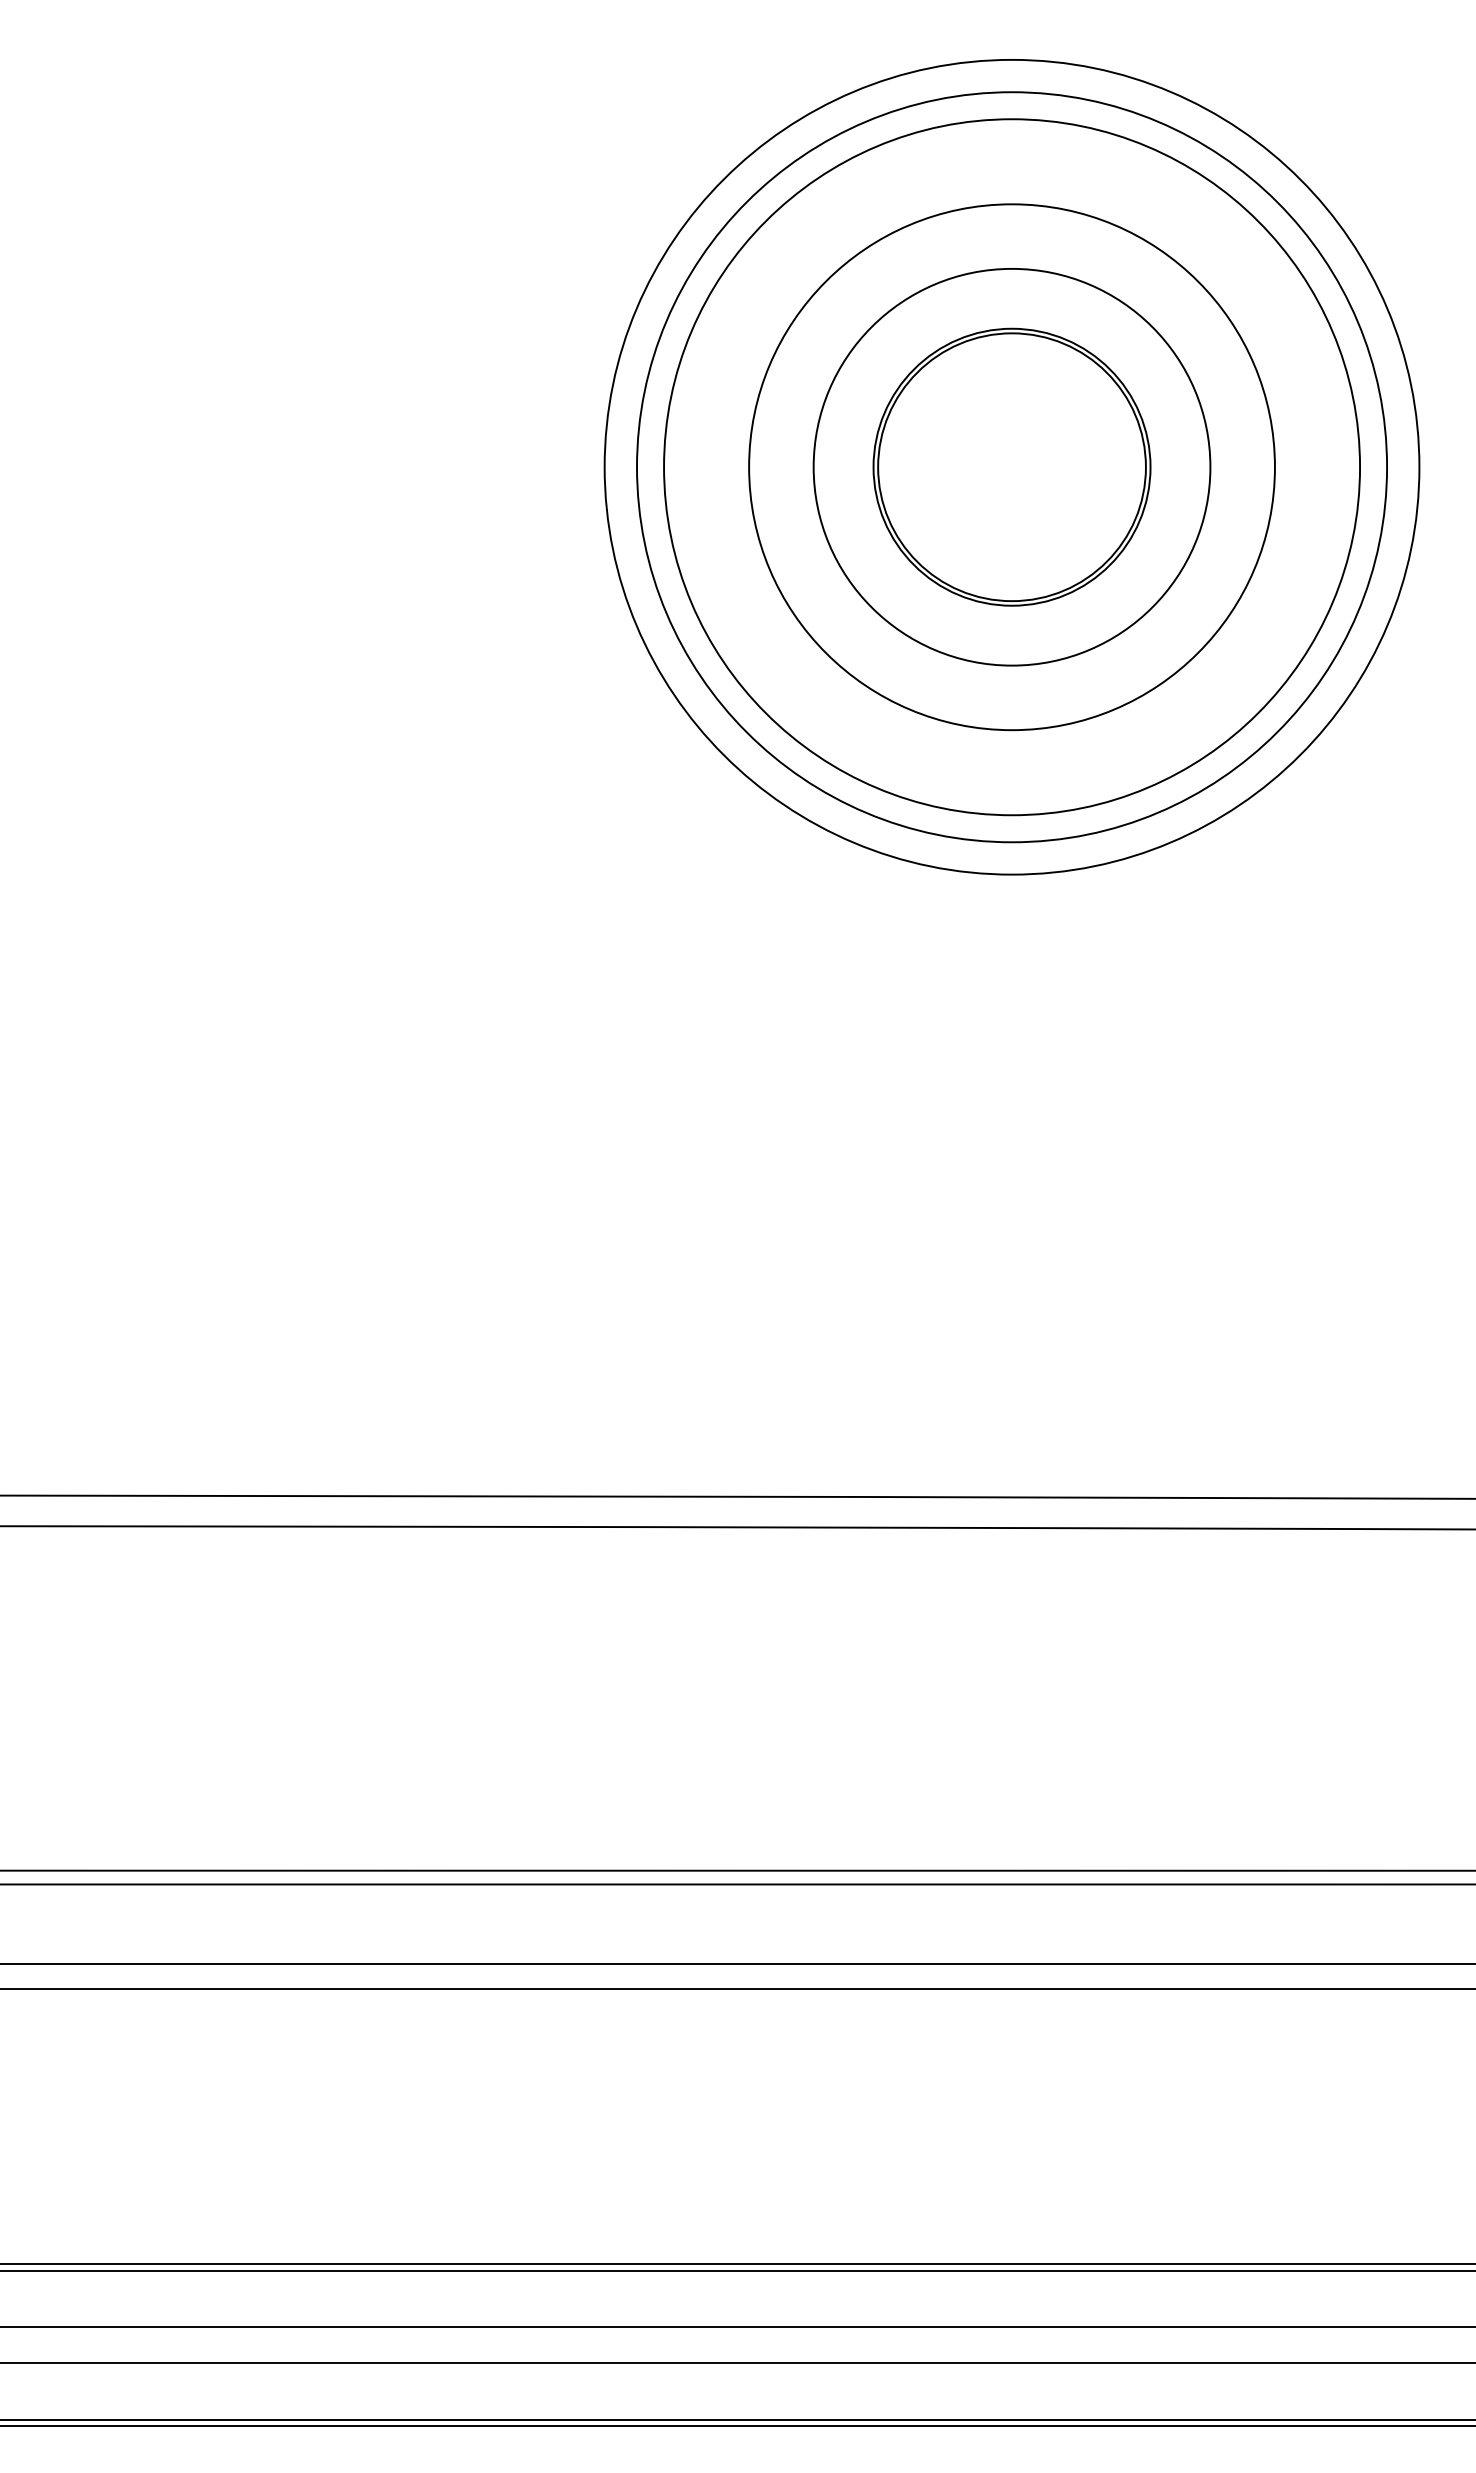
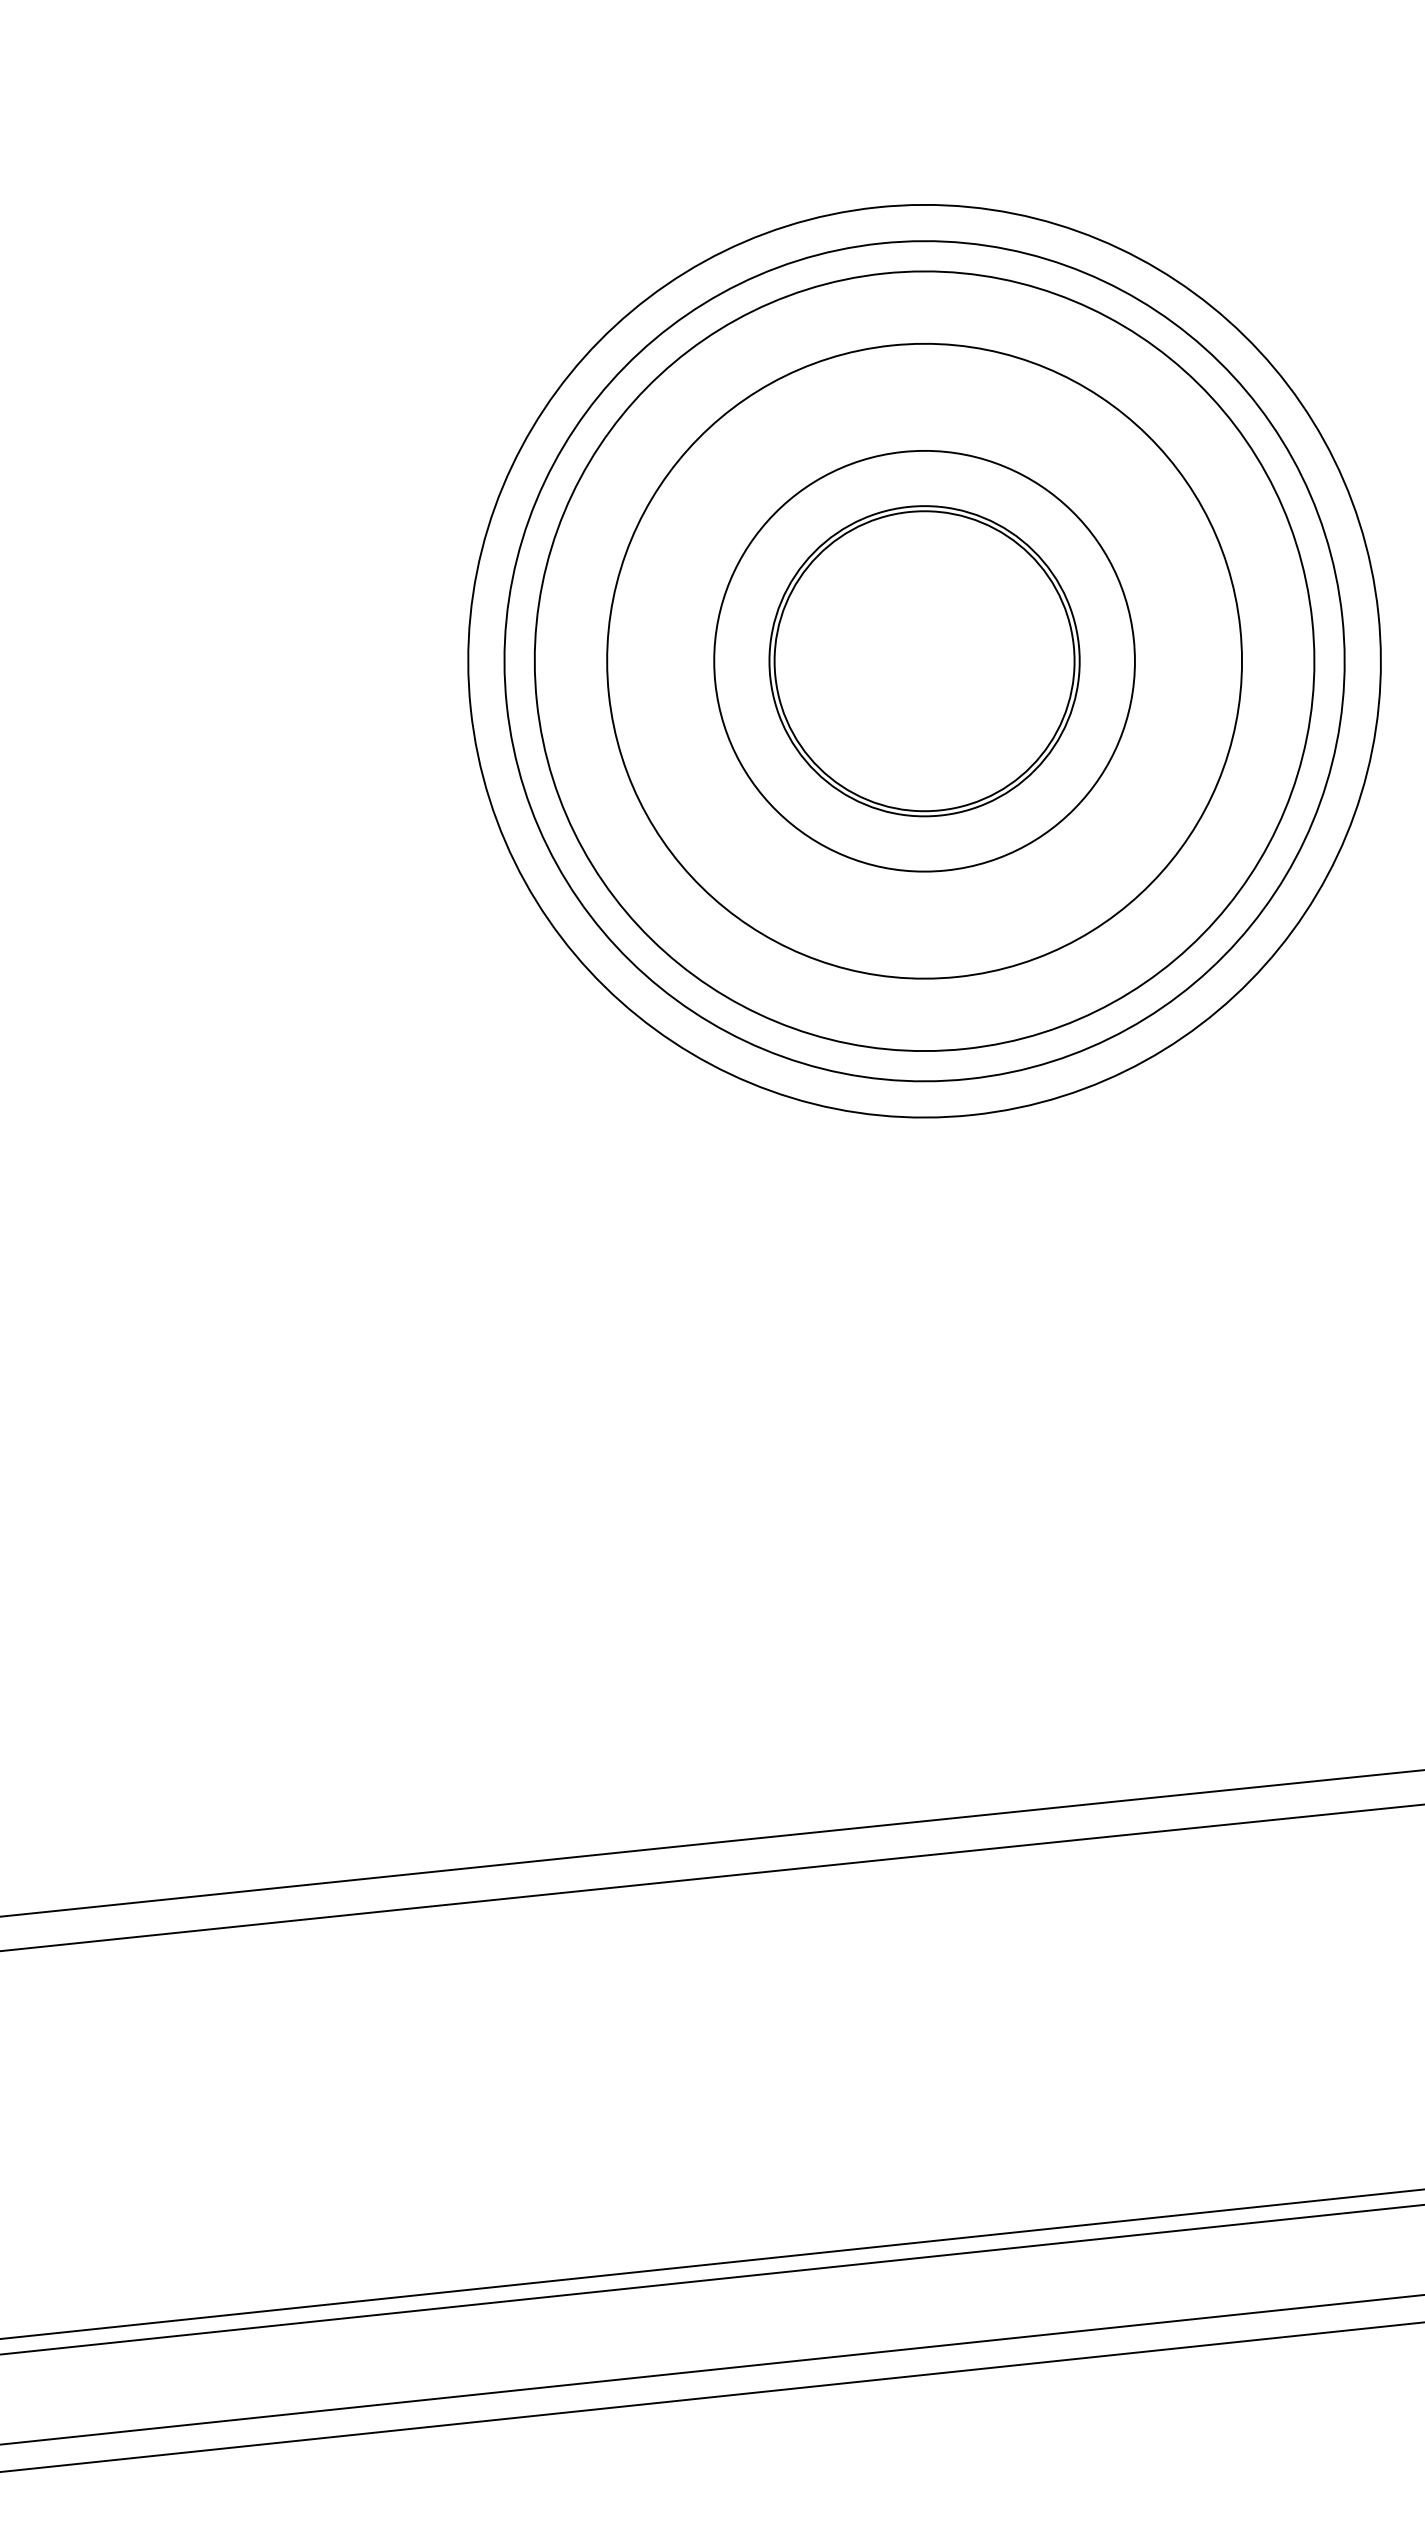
circle: (1011, 466) -> (923, 660), size x1.43
circle: (1011, 467) -> (924, 661), size x0.71

